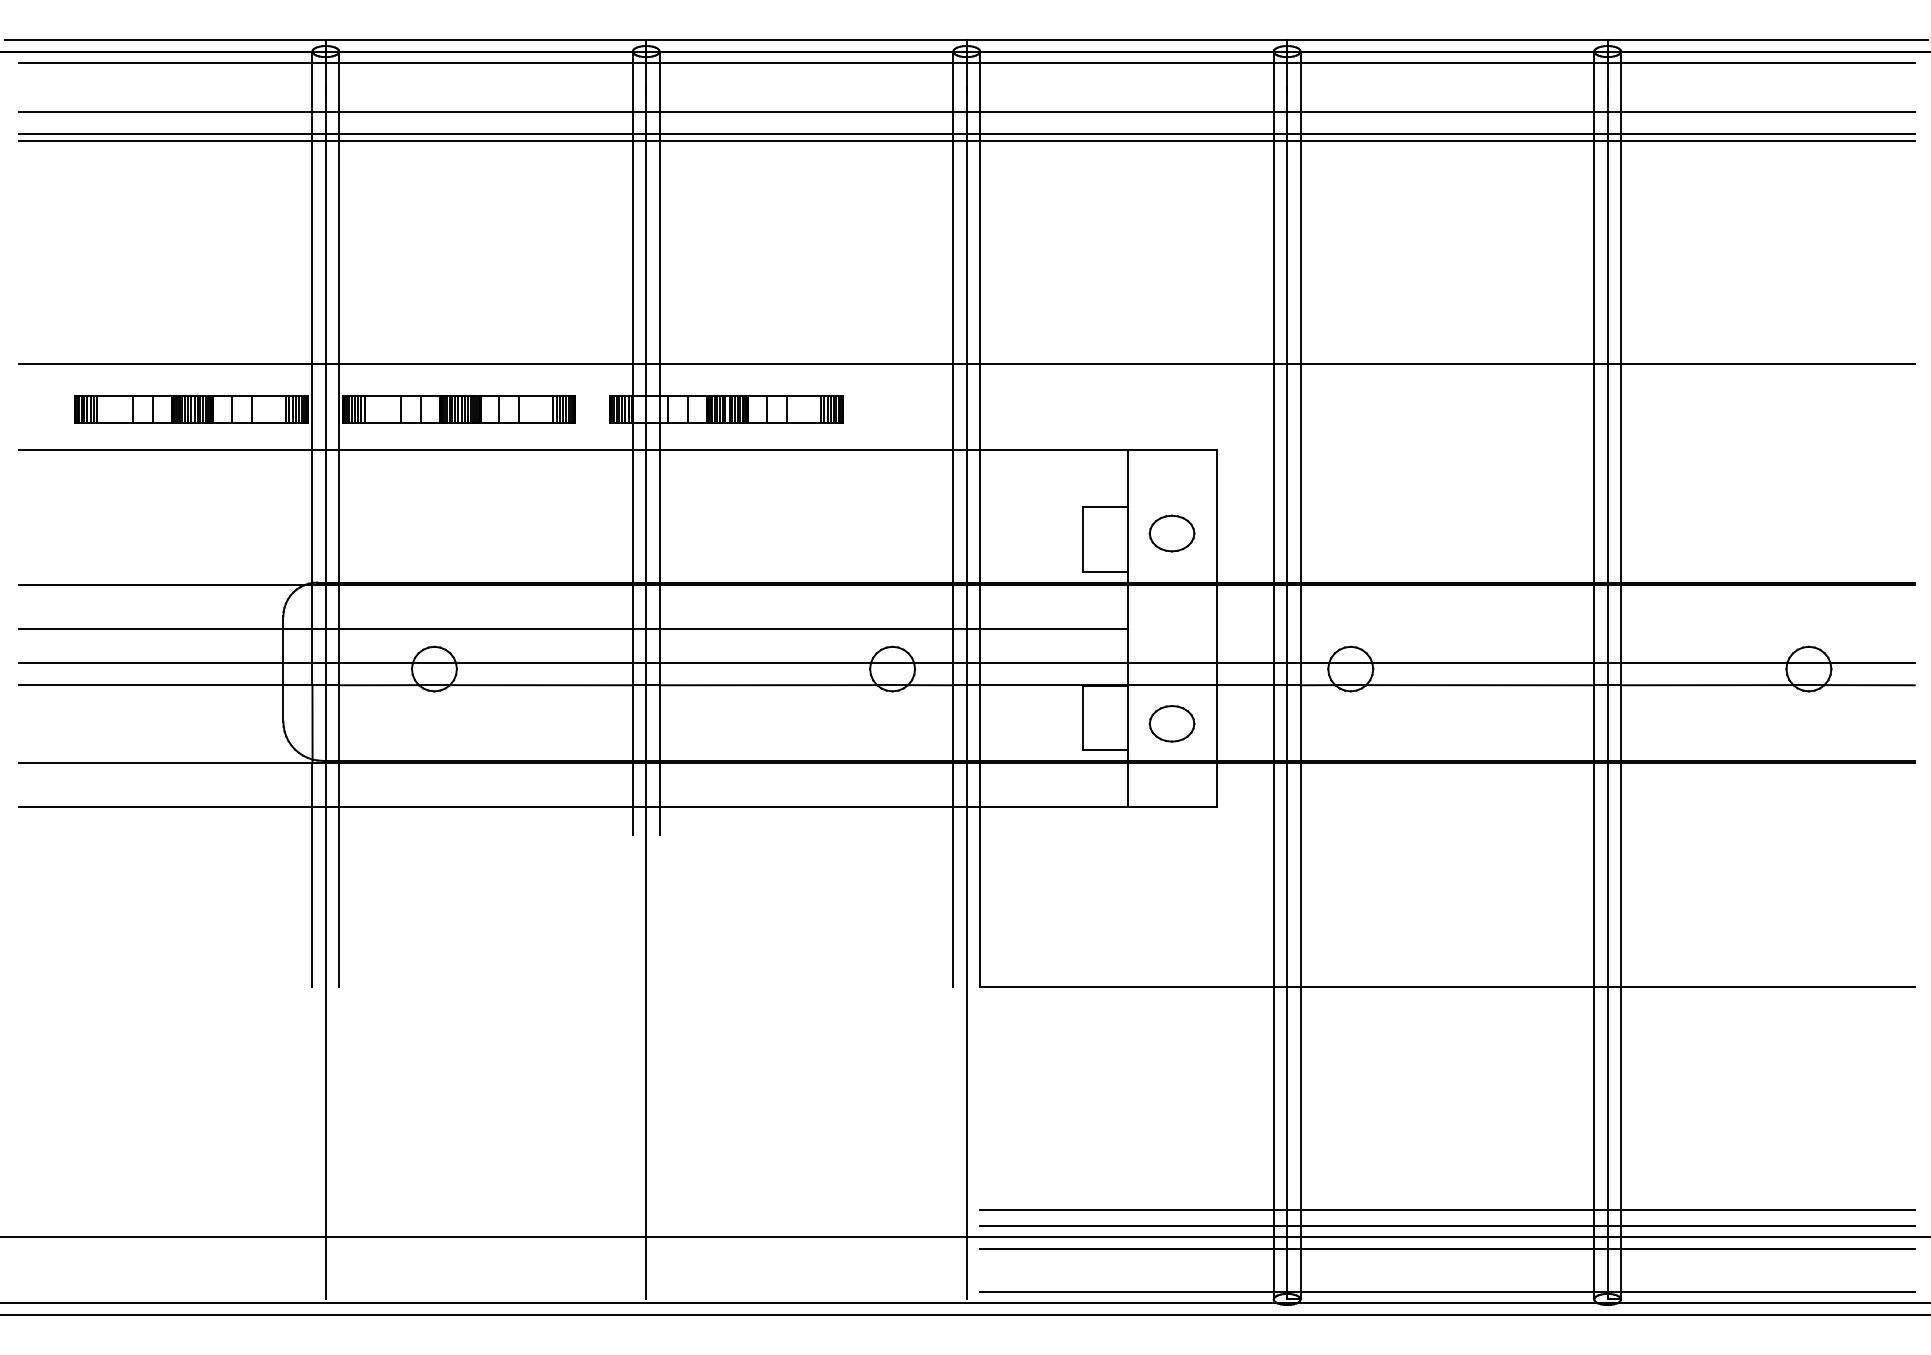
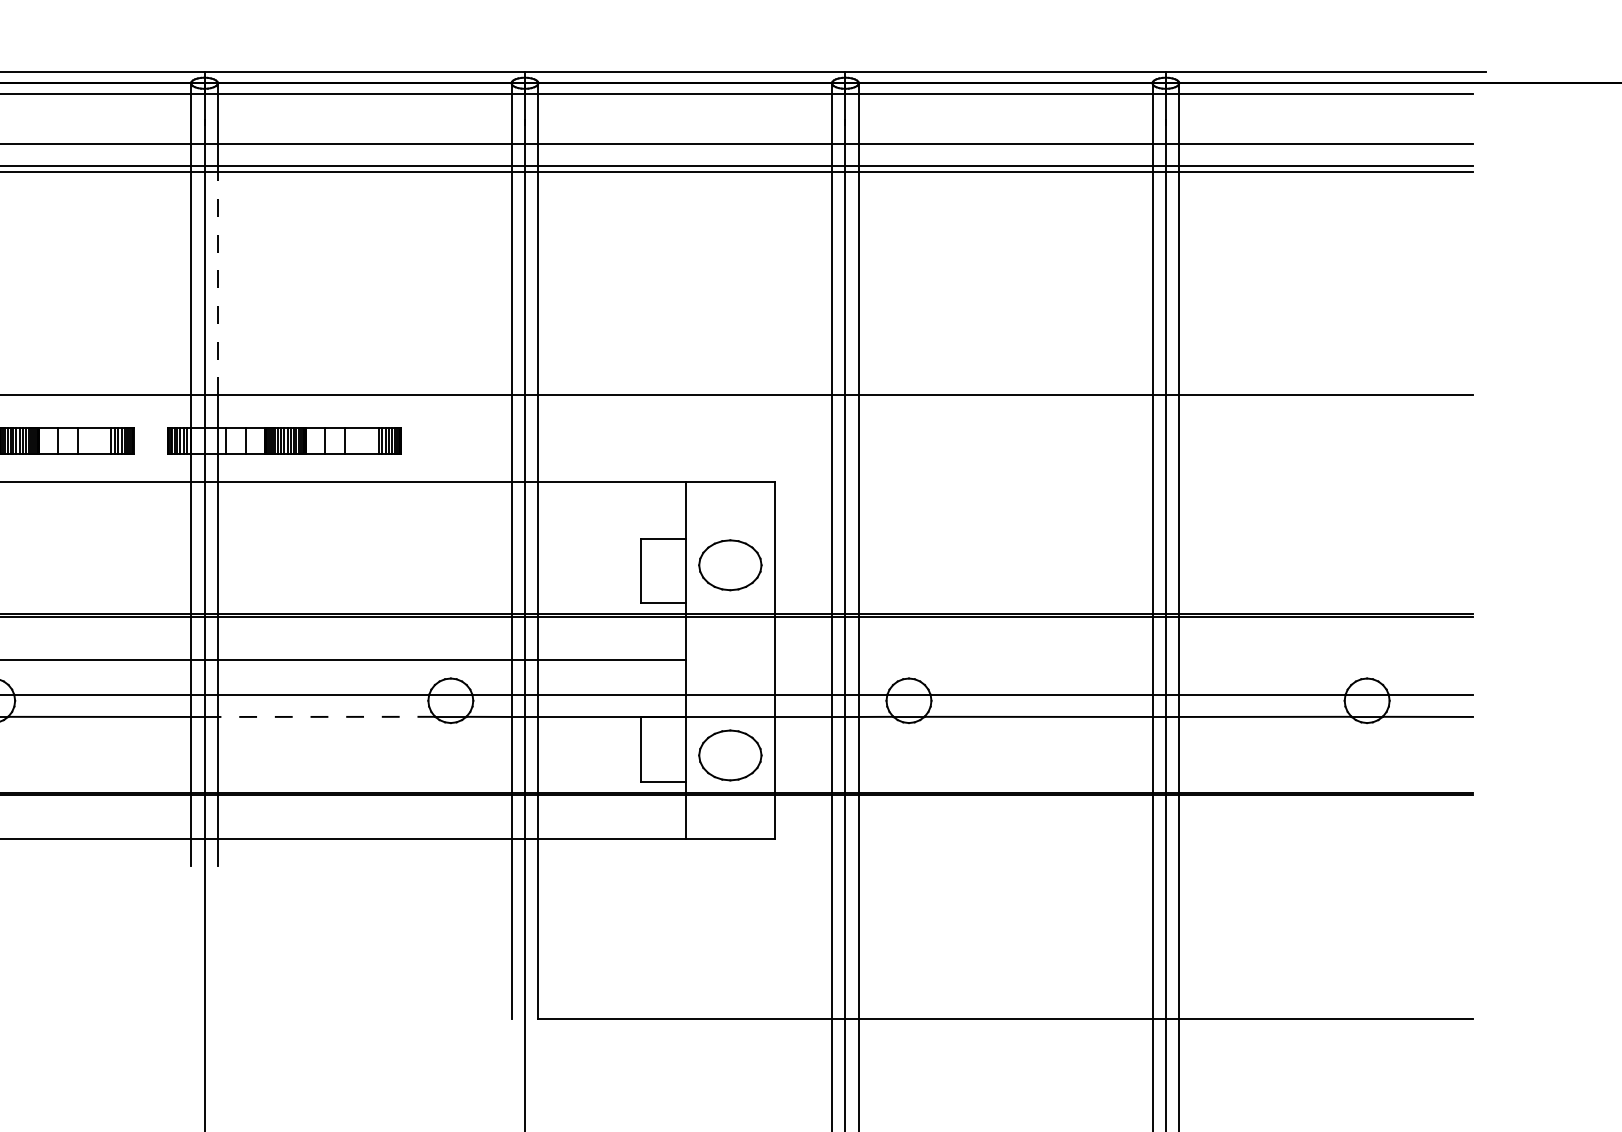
line: (659, 251) -> (217, 283), solid -> dashed
part: (1171, 533) -> (729, 565), size x1.4
line: (768, 685) -> (326, 717), solid -> dashed
part: (1171, 723) -> (729, 755), size x1.4

